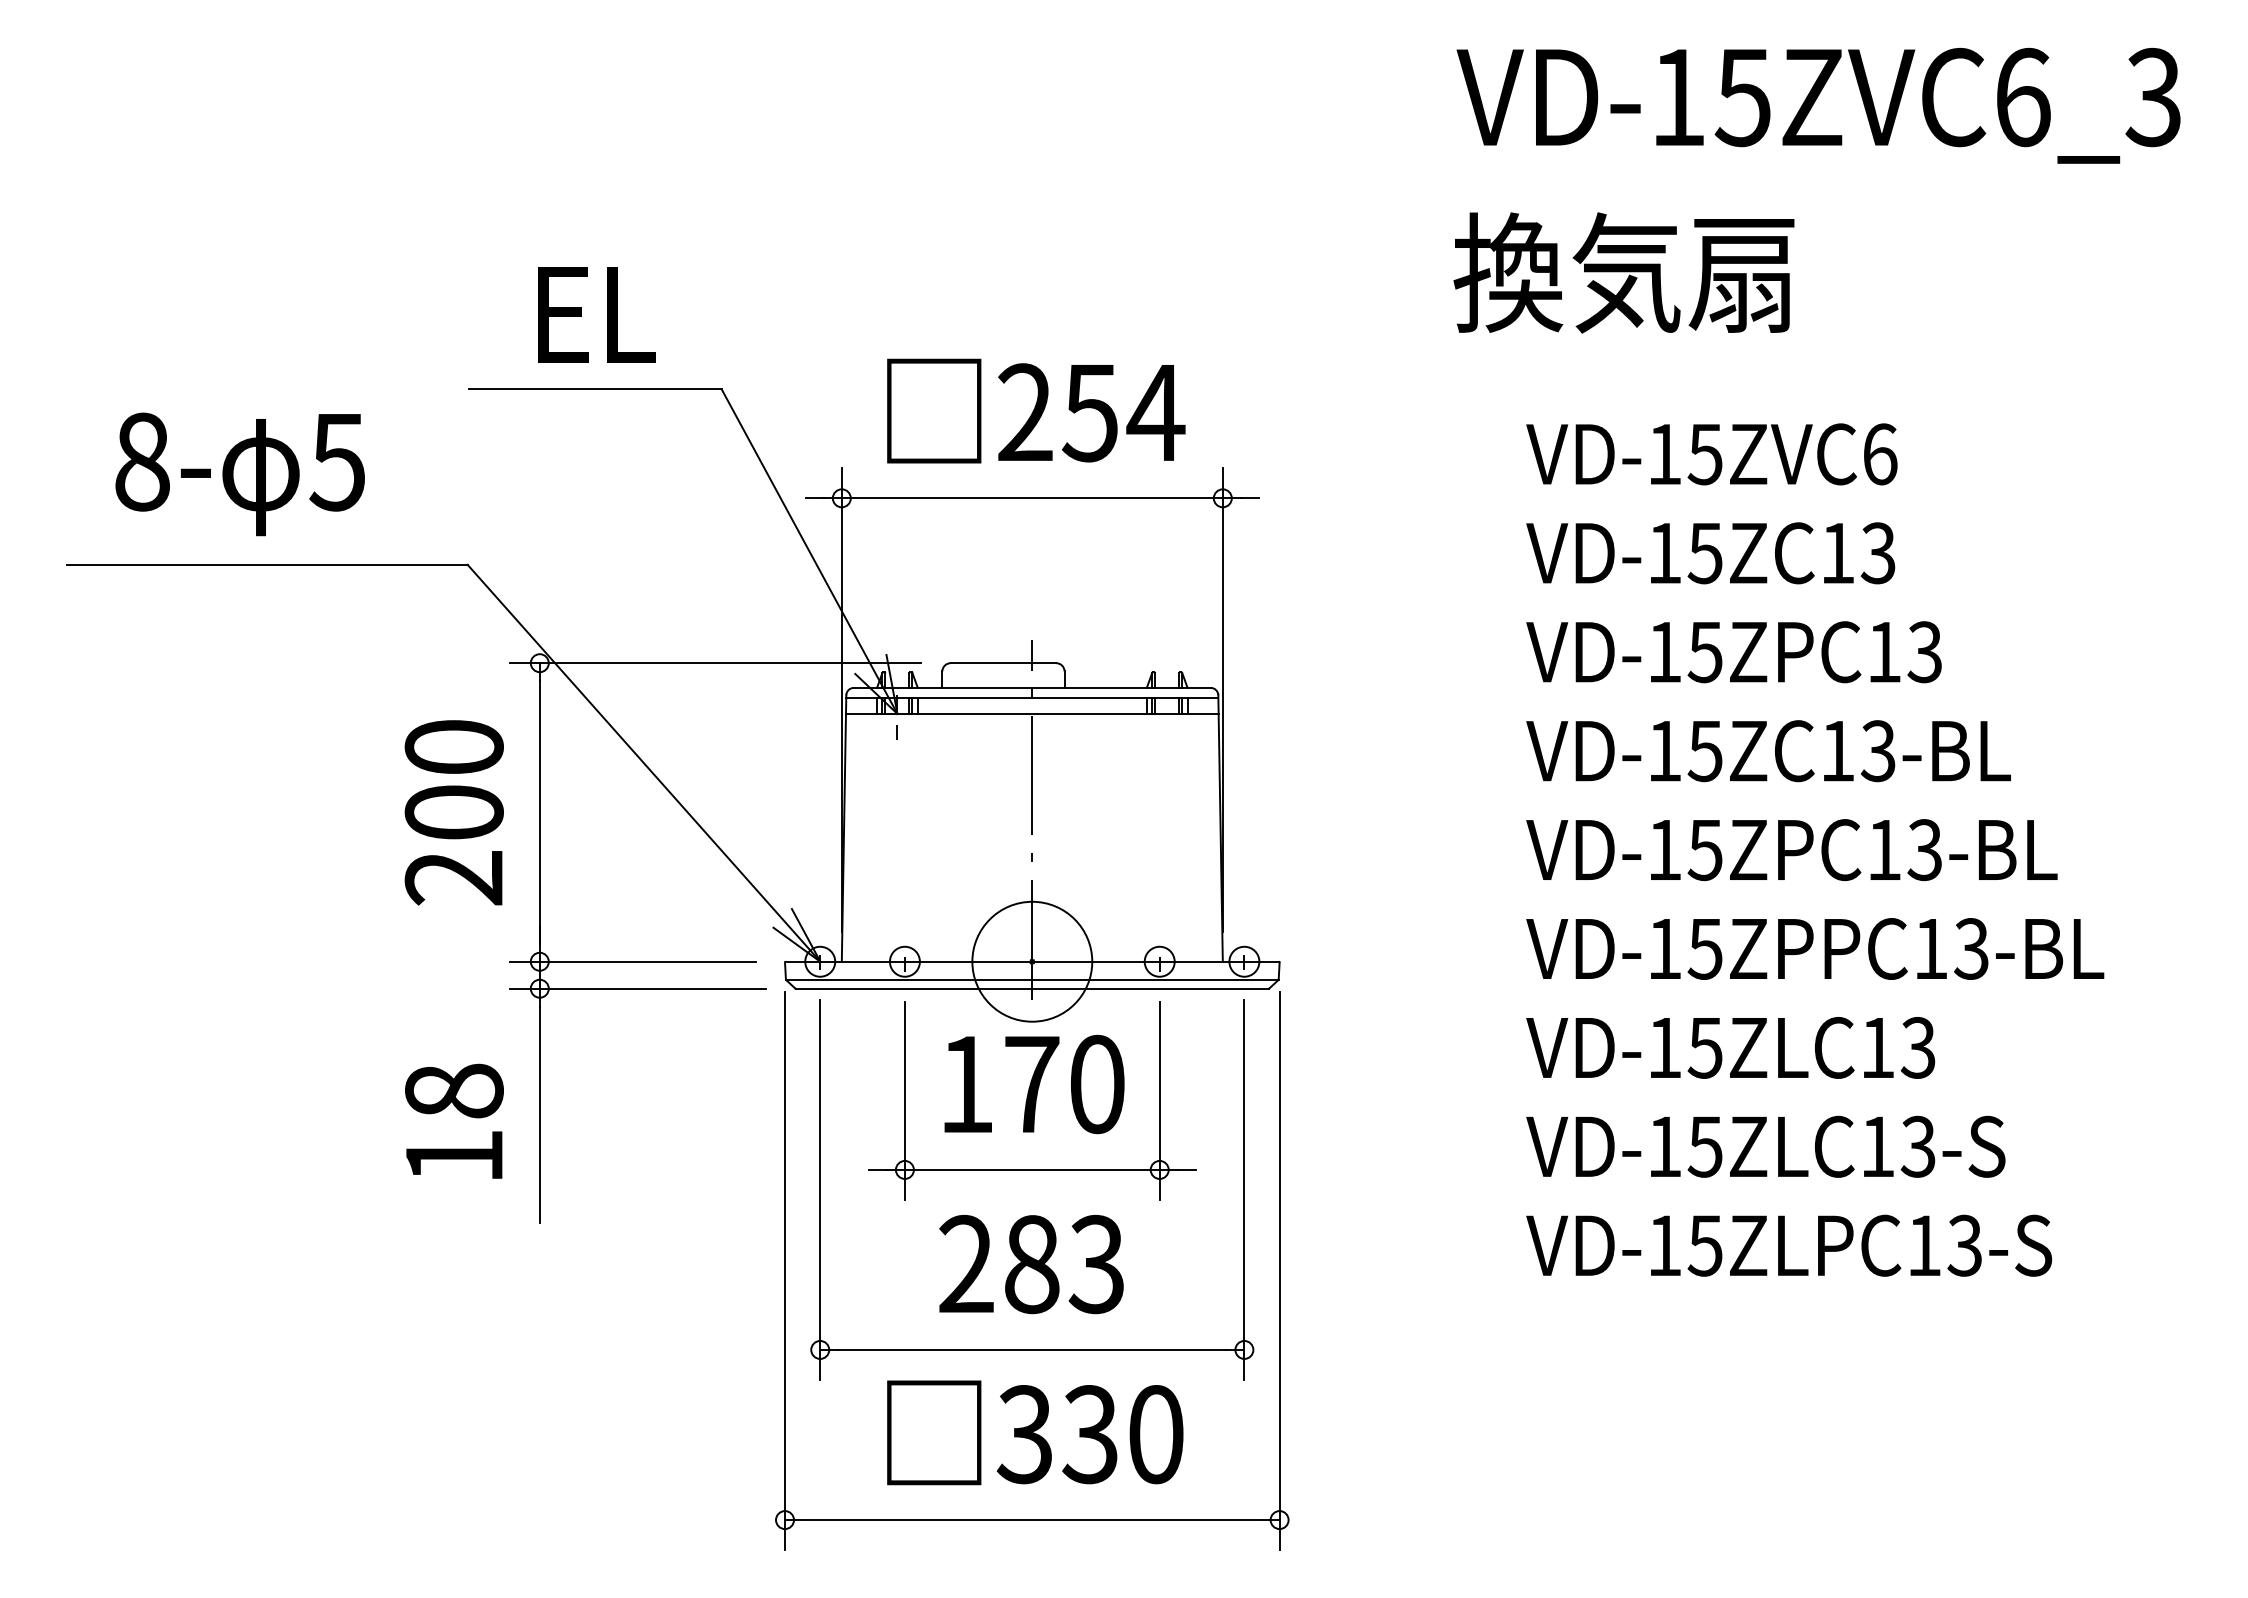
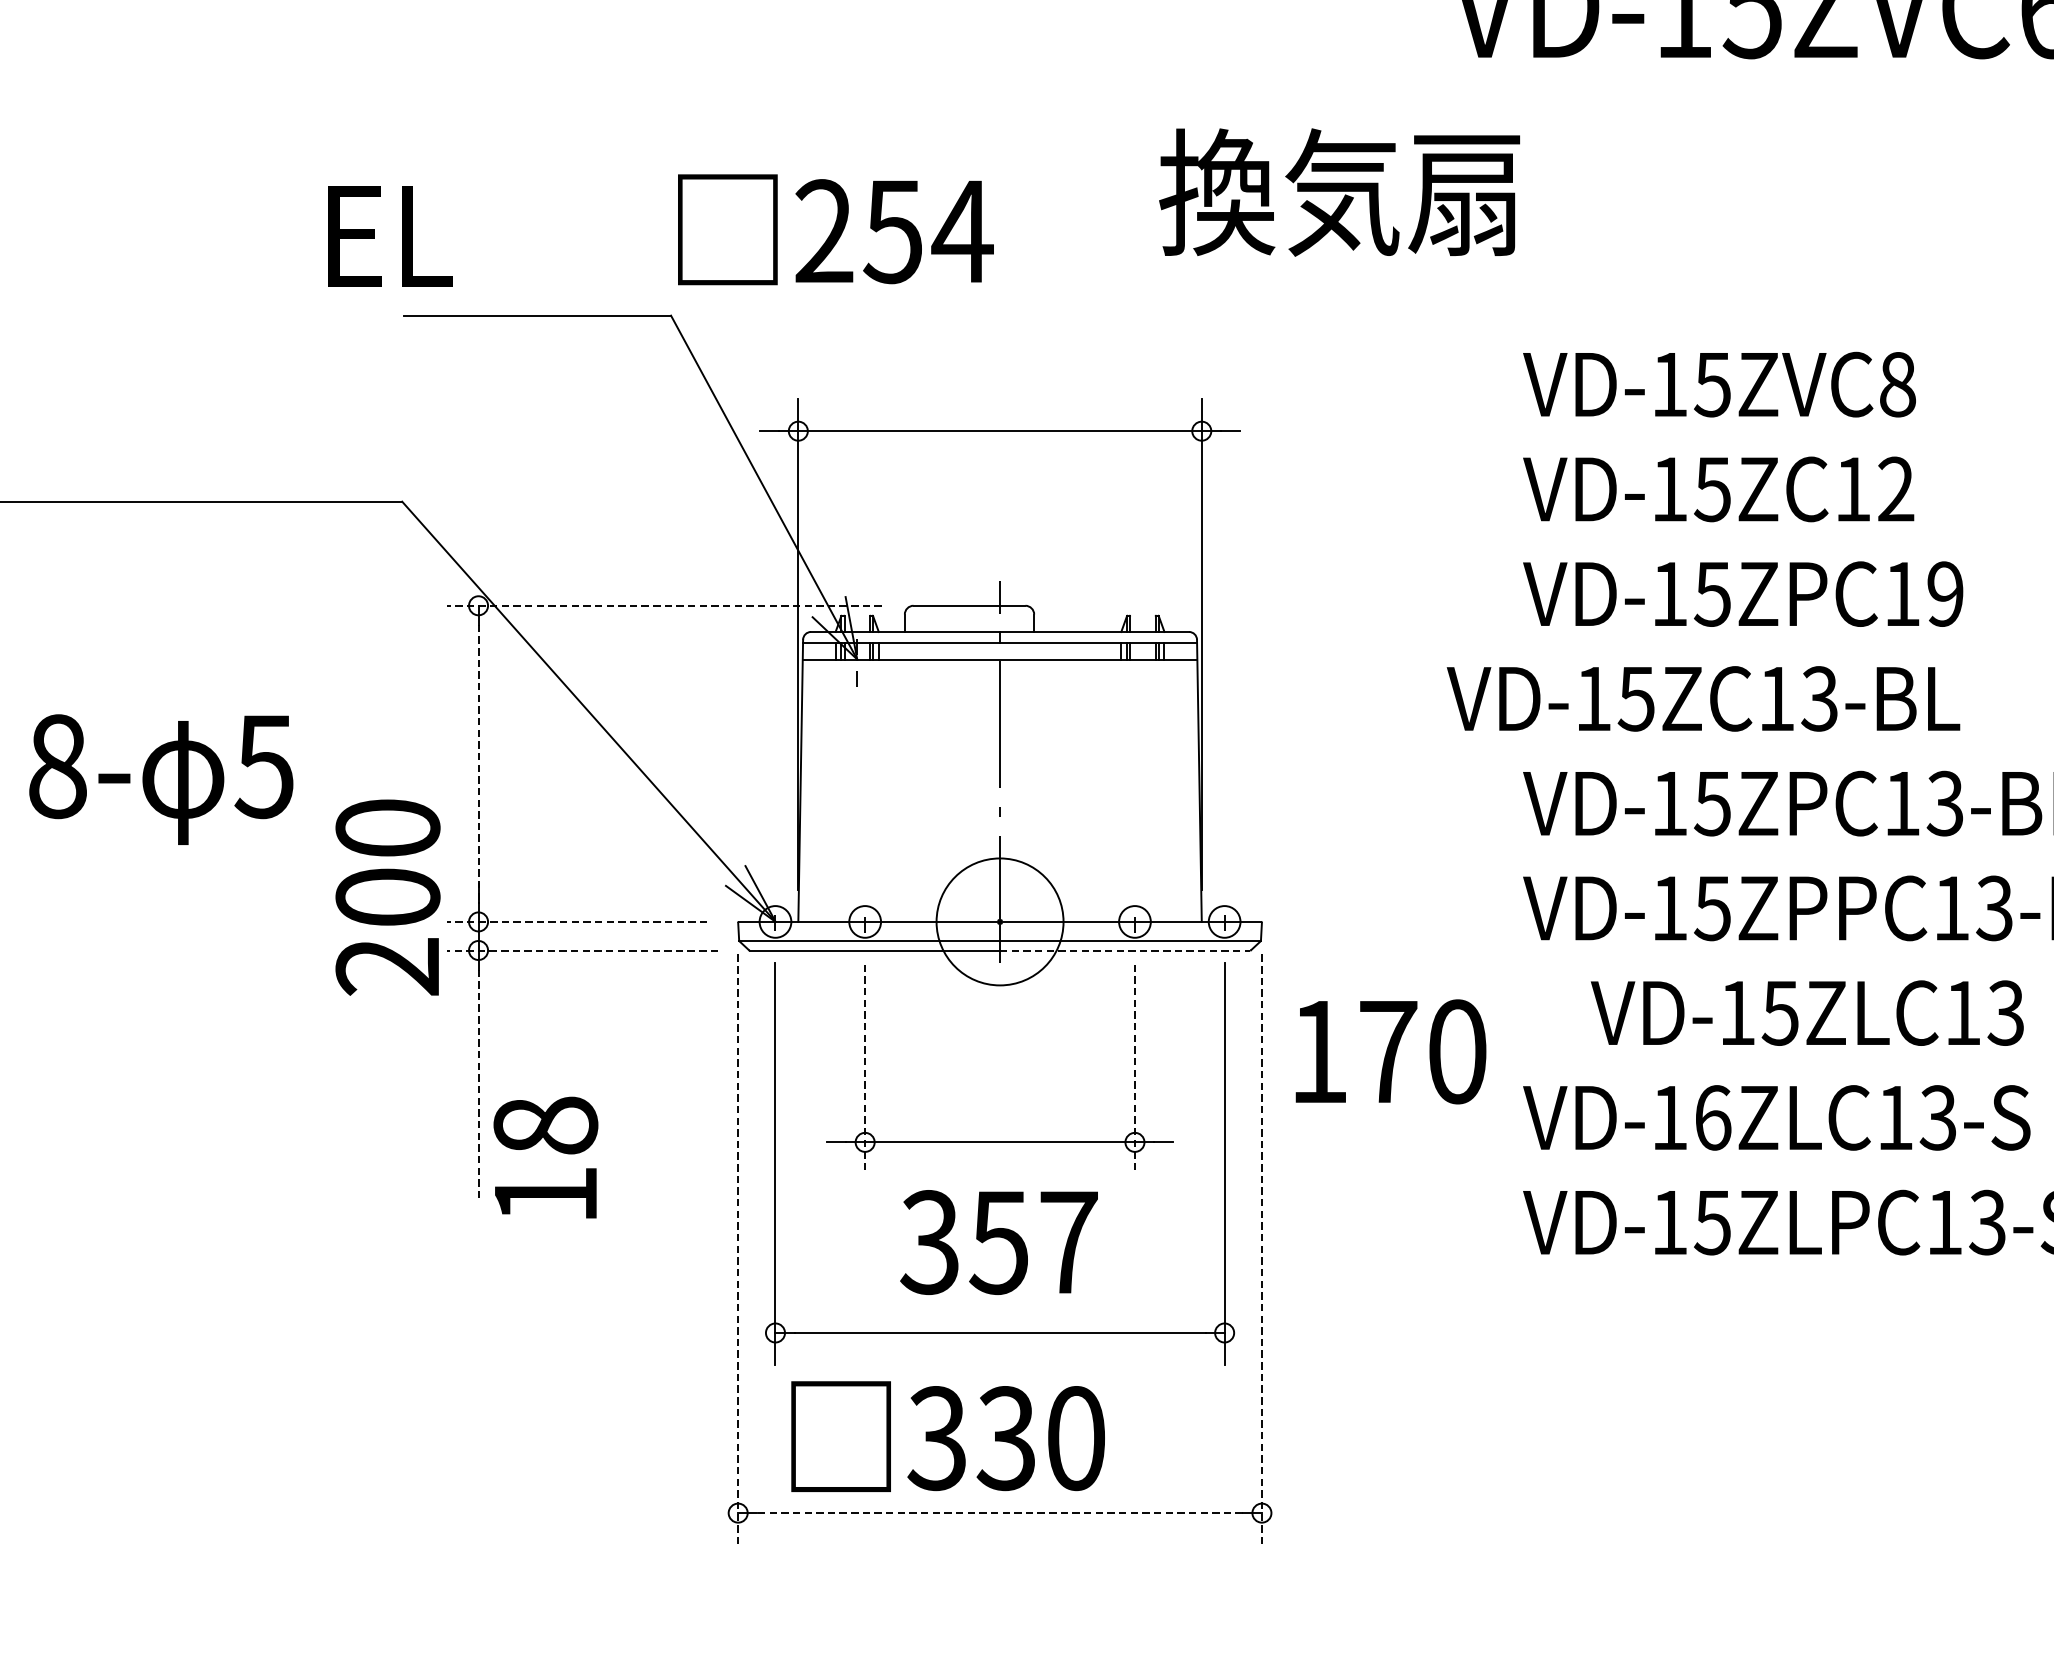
text: (1623, 272) -> (1339, 192), moved
text: (596, 314) -> (390, 236), moved
text: (1036, 410) -> (836, 229), moved
text: (1880, 454) -> (1898, 384), VD-15ZVC6 -> VD-15ZVC8
text: (239, 474) -> (160, 779), moved
text: (1877, 553) -> (1895, 489), VD-15ZC13 -> VD-15ZC12
text: (1924, 652) -> (1944, 594), VD-15ZPC13 -> VD-15ZPC19
line: (714, 663) -> (663, 606), solid -> dashed
text: (1768, 751) -> (1703, 699), moved
text: (453, 812) -> (387, 897), moved
line: (539, 812) -> (478, 763), solid -> dashed
line: (632, 961) -> (576, 921), solid -> dashed
line: (637, 988) -> (581, 950), solid -> dashed
line: (1150, 988) -> (1125, 950), solid -> dashed
text: (1730, 1047) -> (1807, 1012), moved
text: (1034, 1084) -> (1390, 1051), moved
line: (904, 1101) -> (864, 1069), solid -> dashed
line: (1159, 1101) -> (1134, 1069), solid -> dashed
line: (539, 1115) -> (478, 1084), solid -> dashed
text: (454, 1120) -> (545, 1156), moved
text: (1704, 1146) -> (1711, 1117), VD-15ZLC13-S -> VD-16ZLC13-S
text: (1031, 1264) -> (999, 1242), 283 -> 357
line: (785, 1271) -> (738, 1249), solid -> dashed
line: (1279, 1271) -> (1261, 1249), solid -> dashed
text: (1035, 1432) -> (948, 1436), moved
line: (1031, 1520) -> (999, 1513), solid -> dashed

